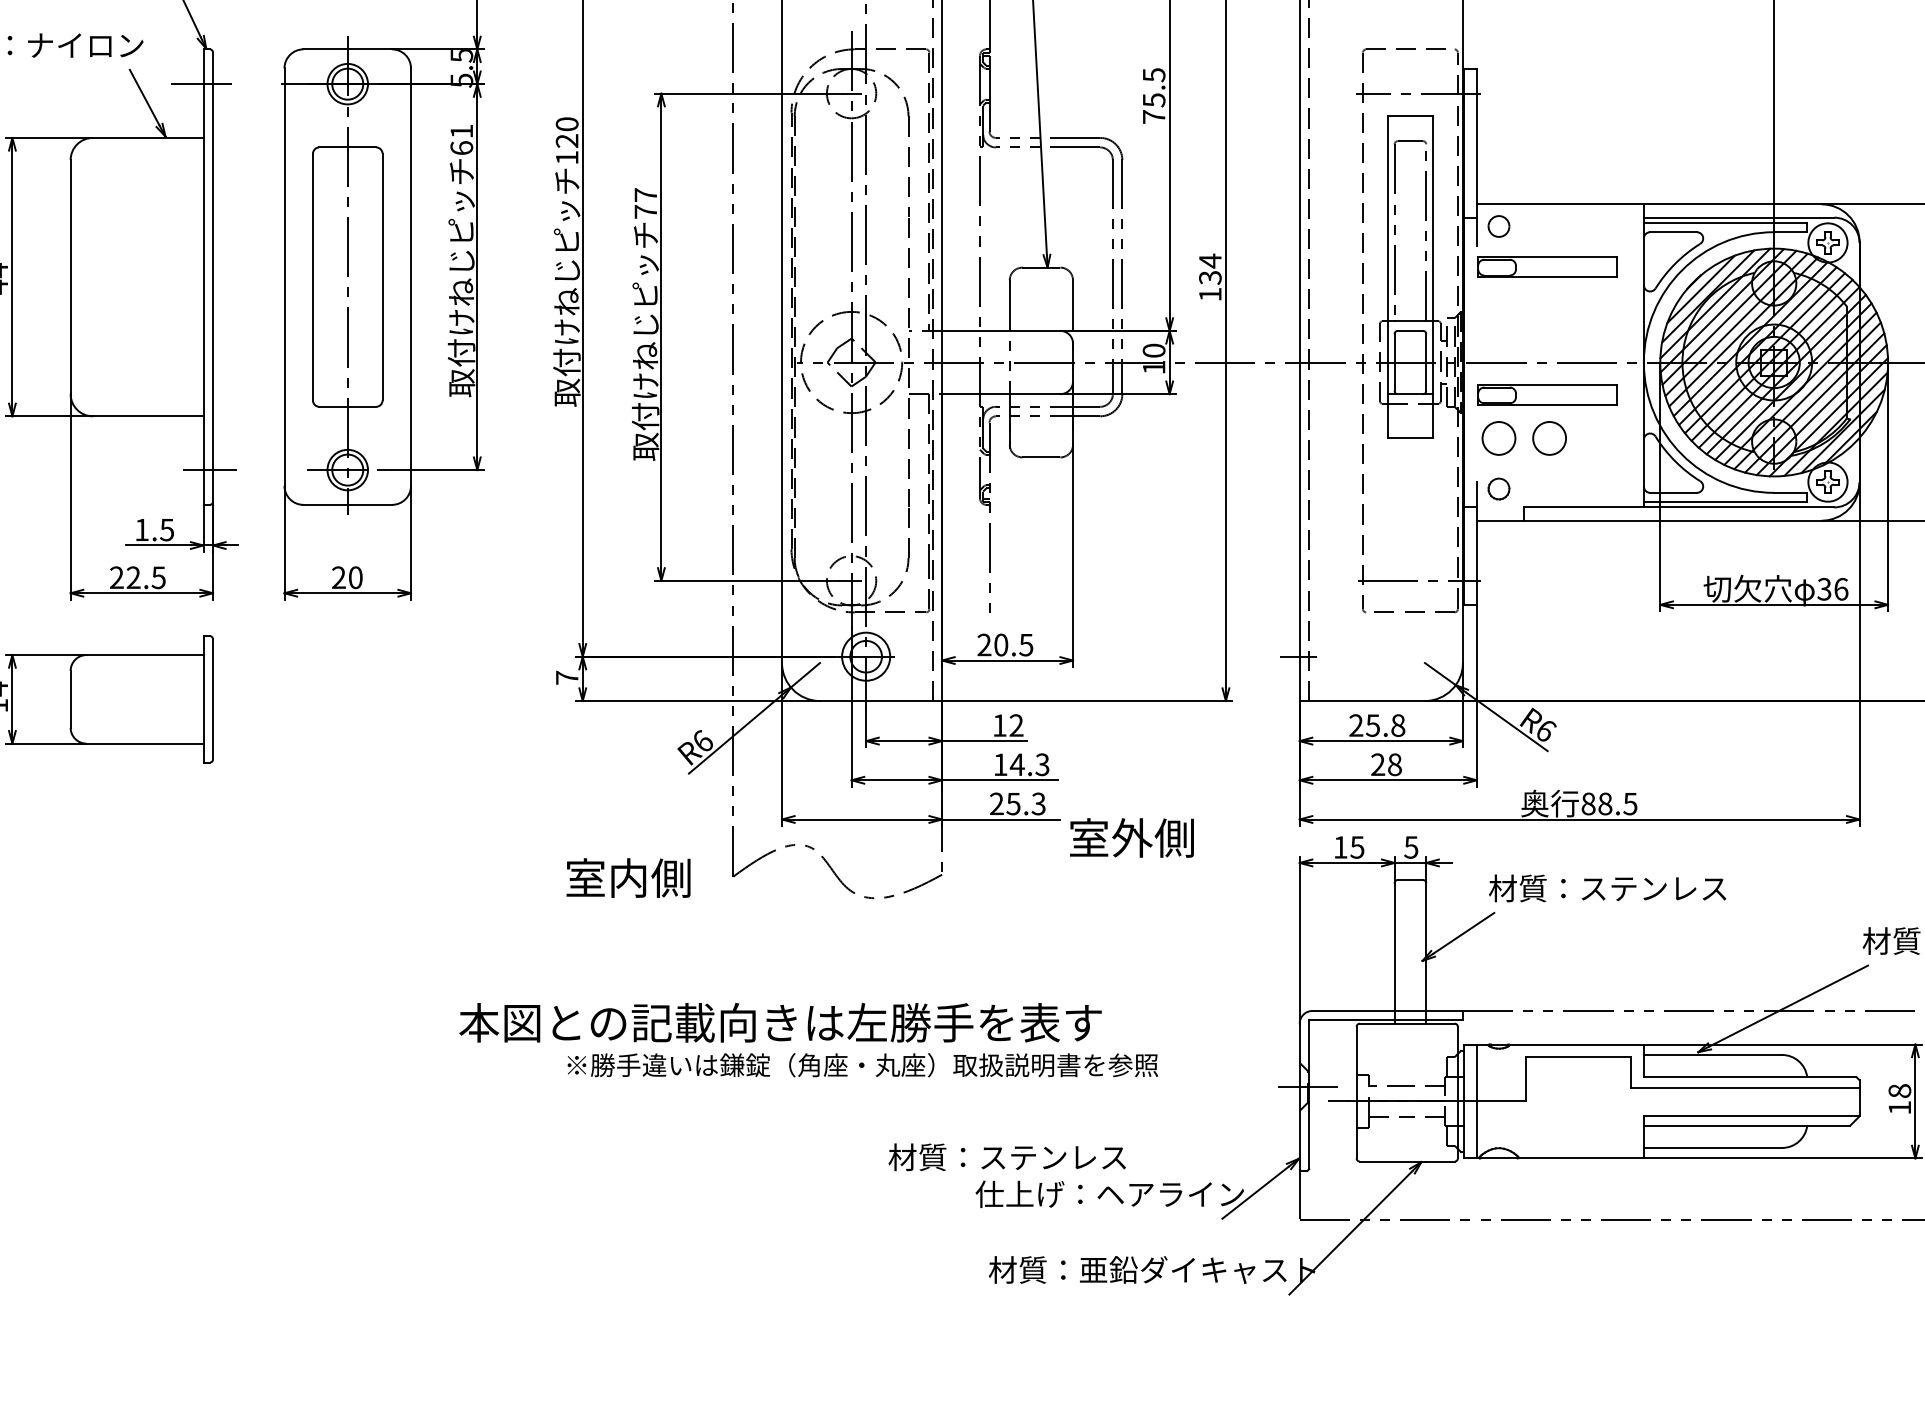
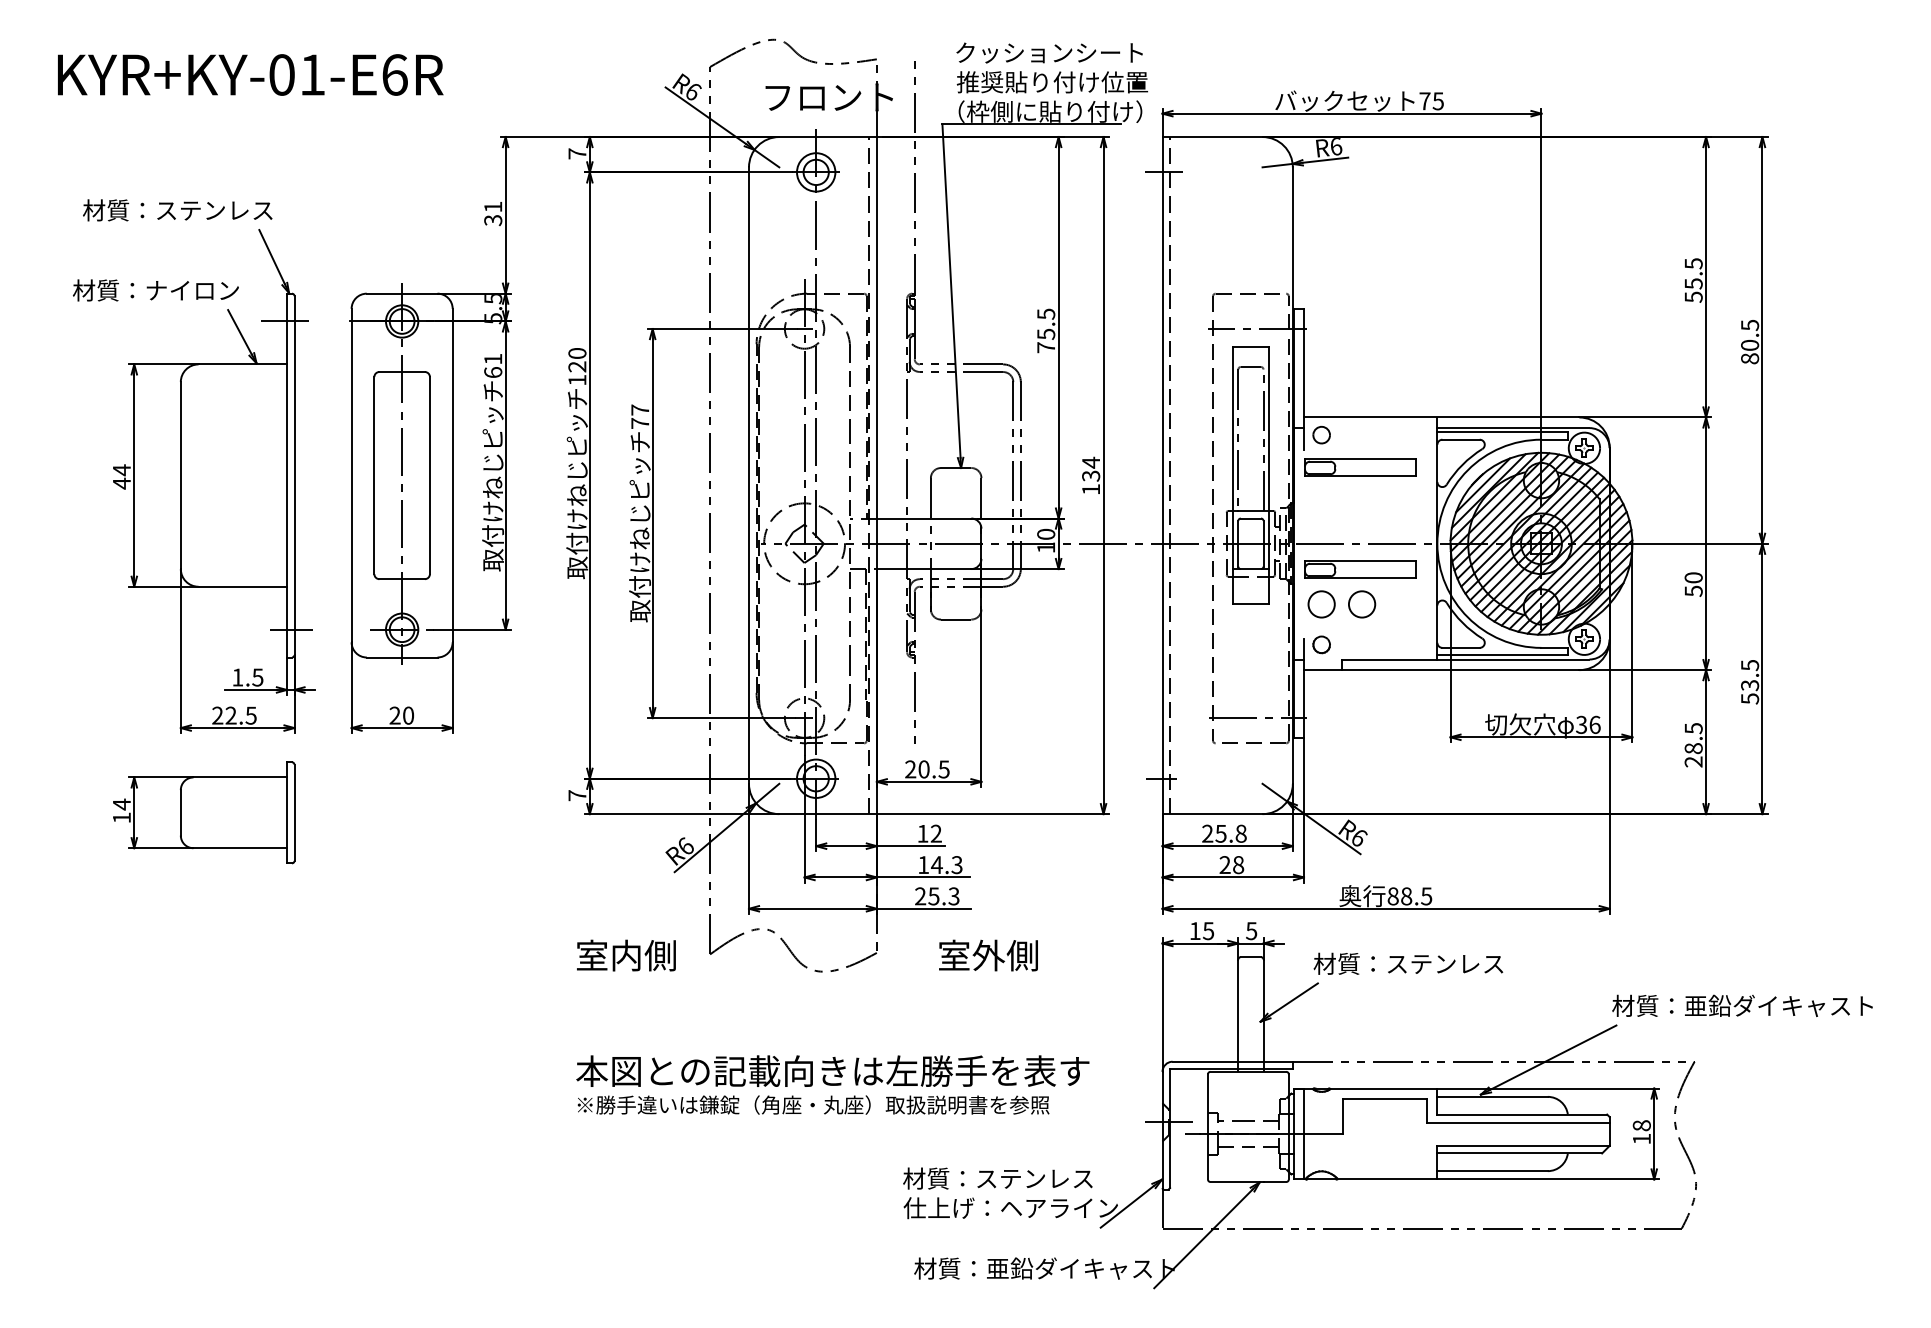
text: (1131, 837) -> (988, 955), moved
text: (780, 1021) -> (832, 1070), moved
text: (1006, 1157) -> (997, 1178), moved

